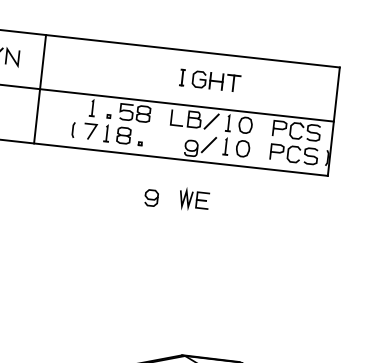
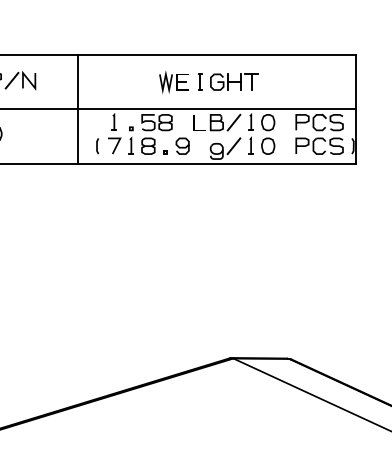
line: (39, 88) -> (77, 108), moved
curve: (151, 198) -> (182, 146), moved
part: (193, 198) -> (173, 81), moved

